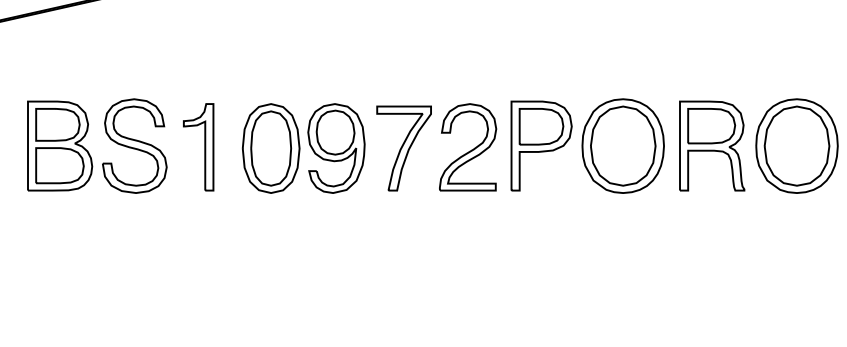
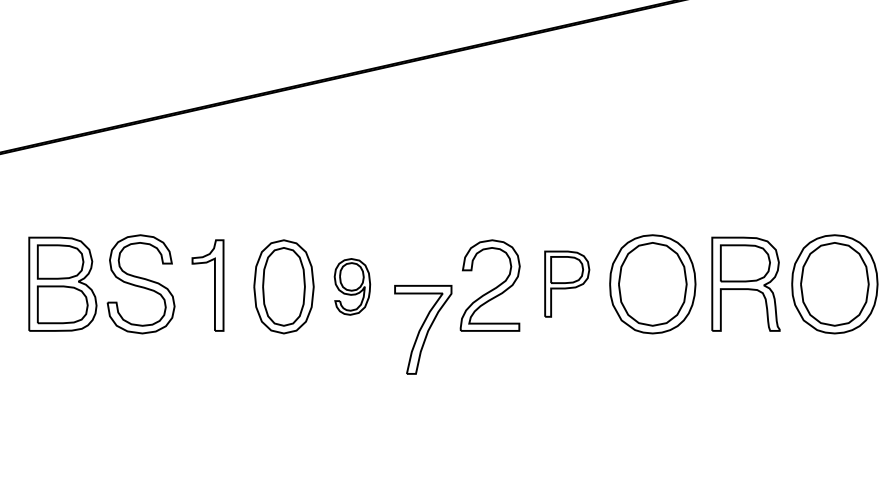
part: (540, 145) -> (566, 283), size x0.7
part: (336, 148) -> (352, 286), size x0.6
part: (404, 148) -> (423, 329), moved

